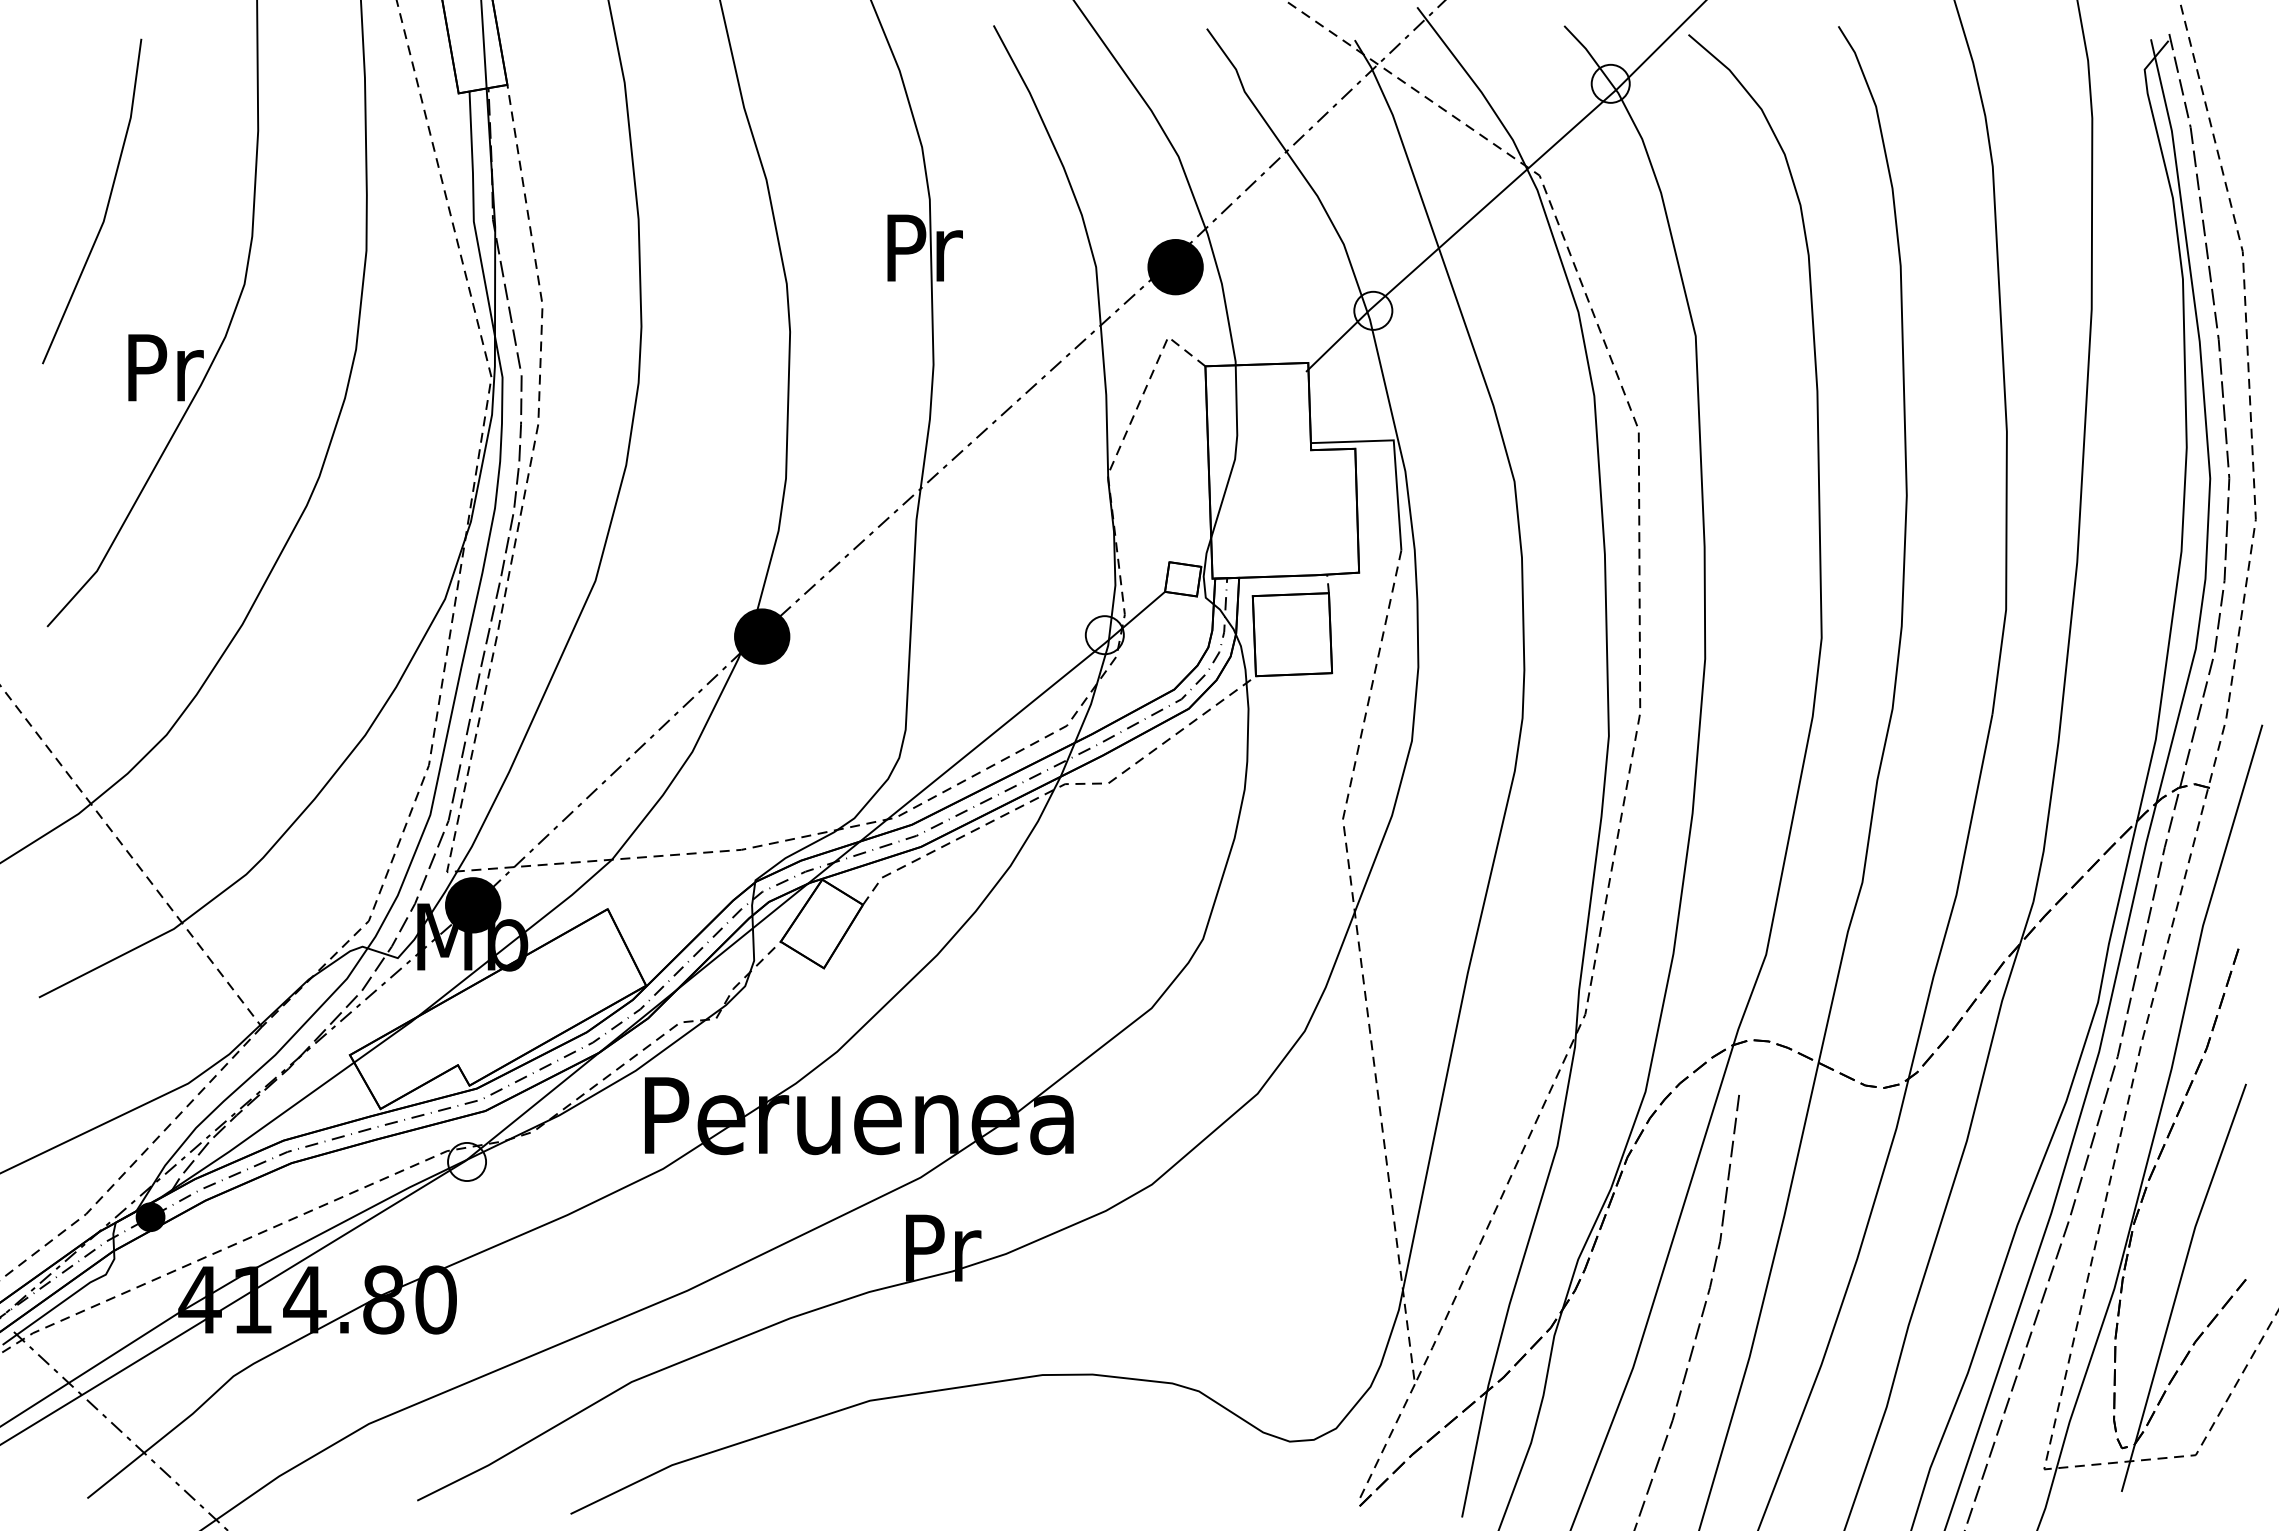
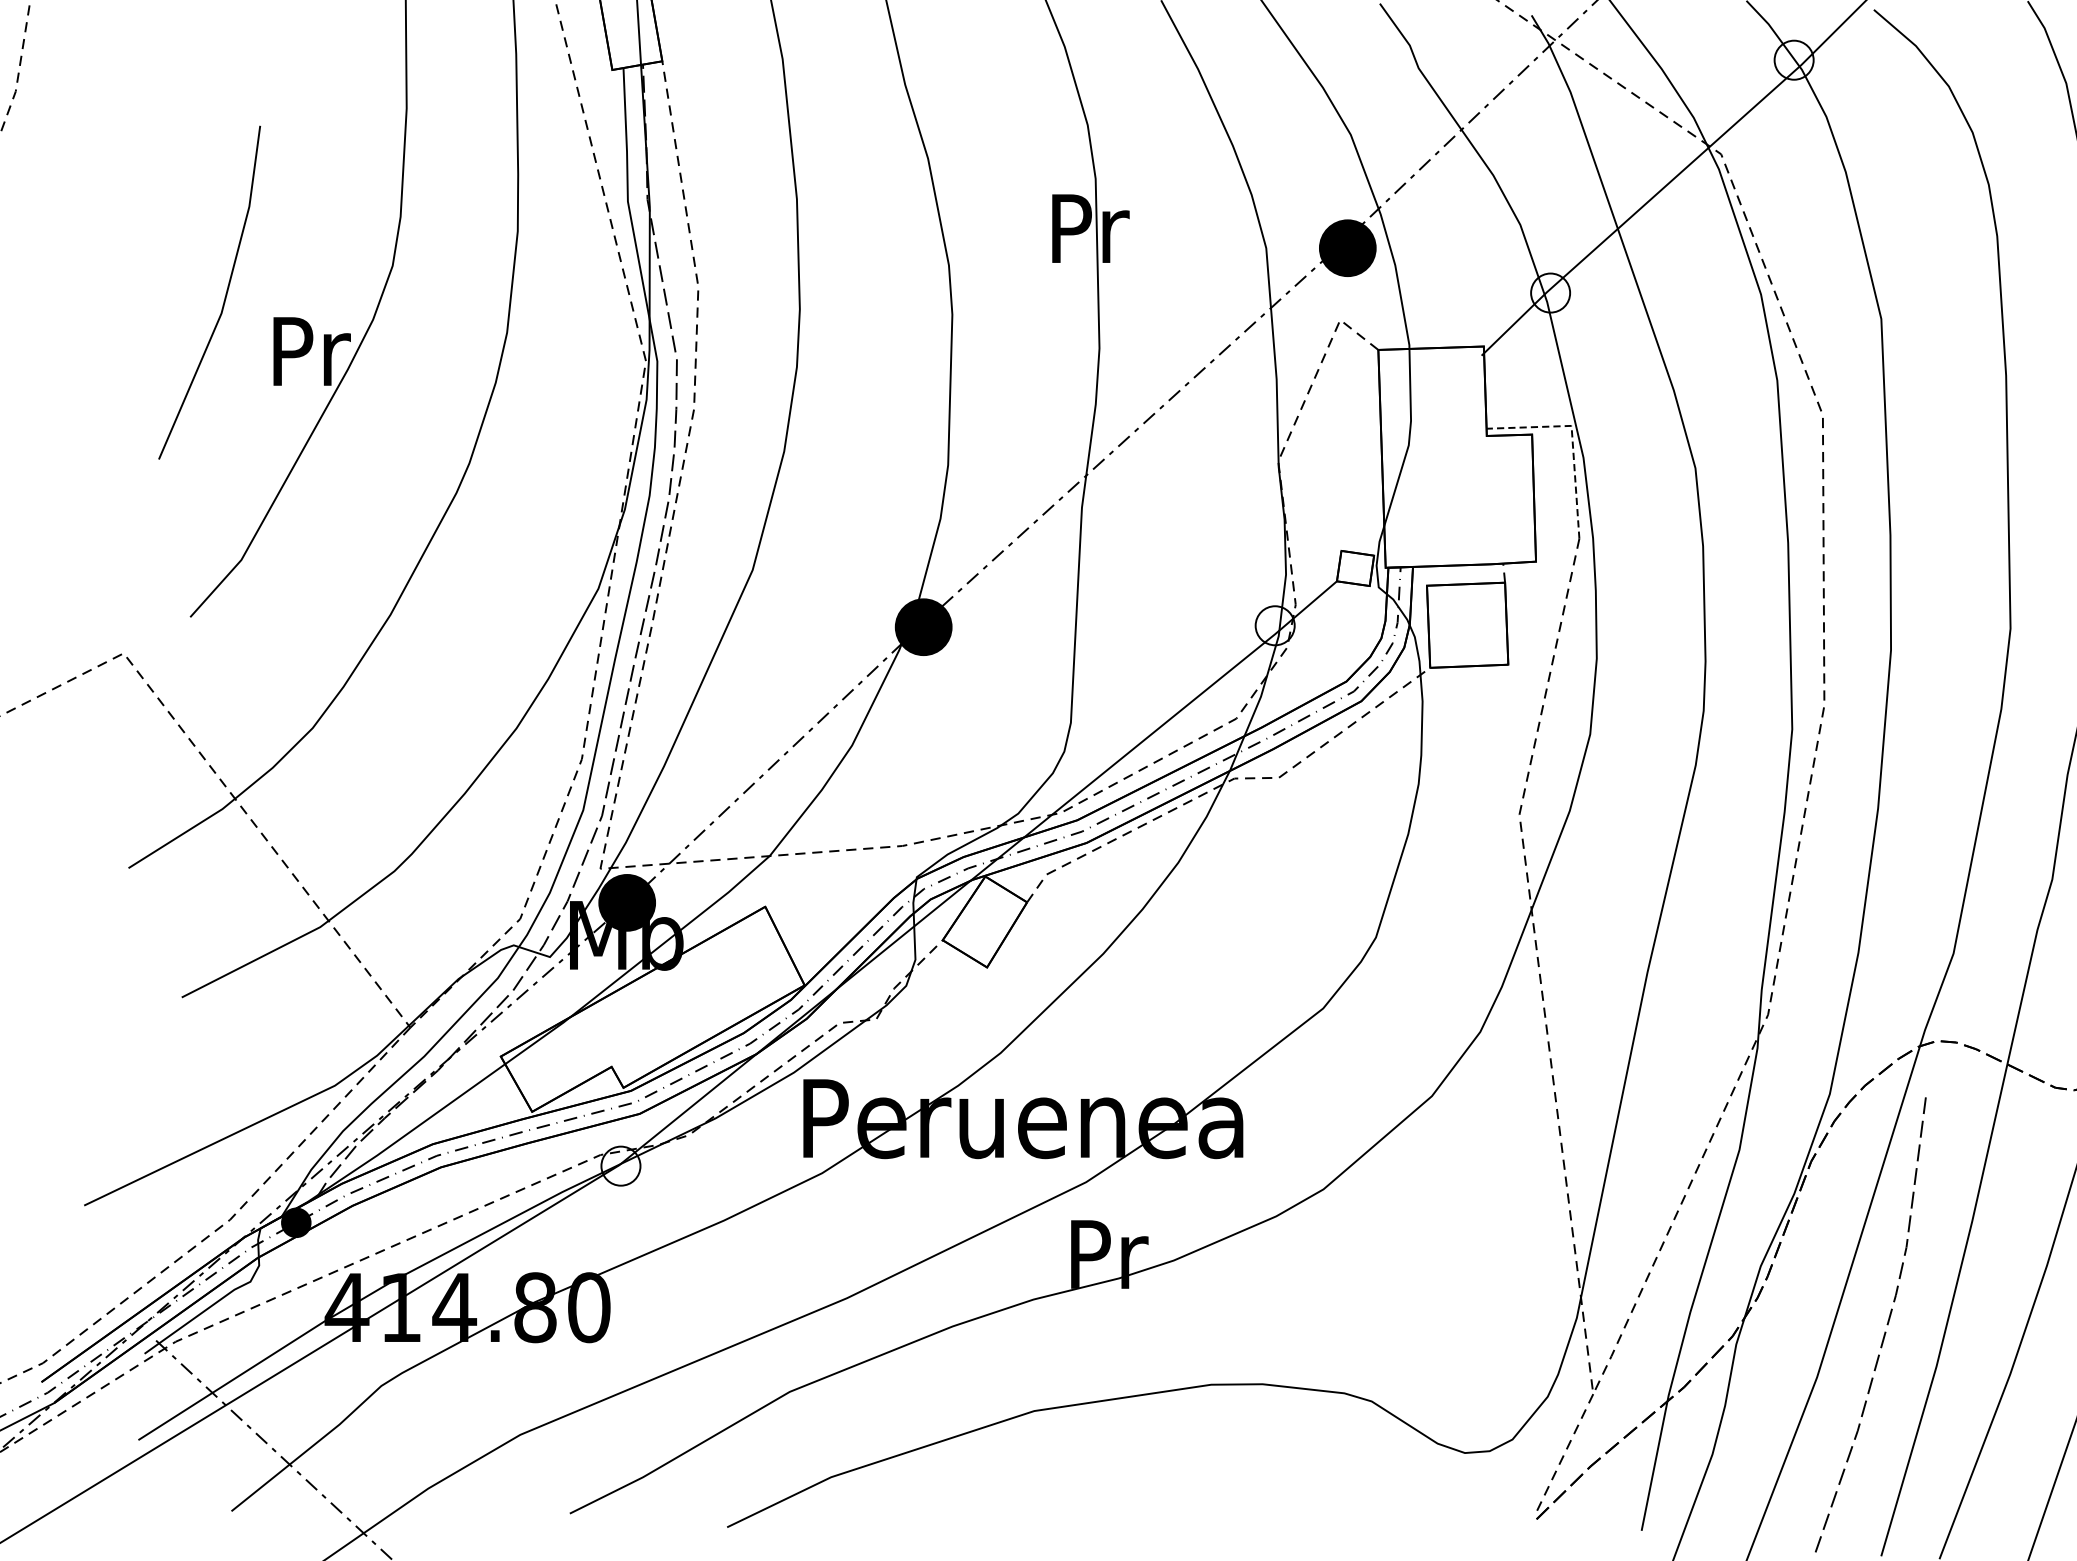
line: (106, 206) -> (224, 297), moved
line: (1394, 453) -> (1572, 439), solid -> dashed

